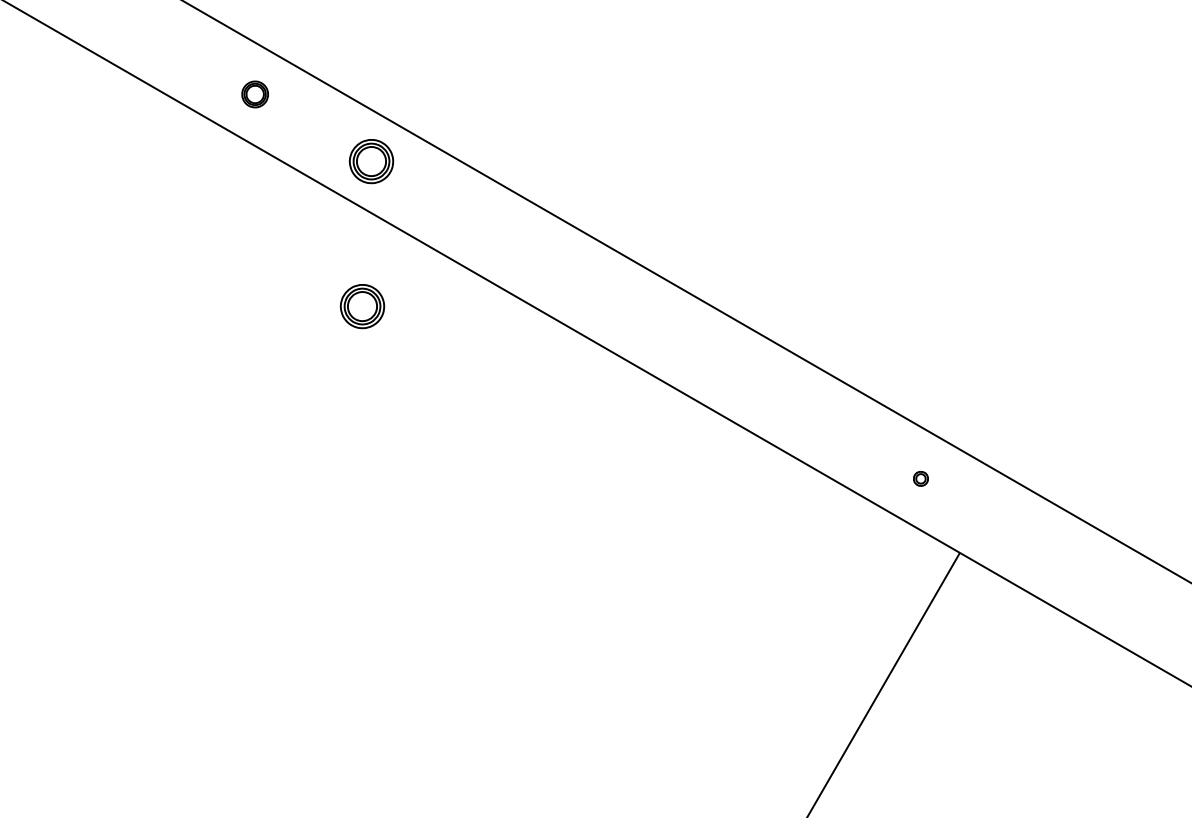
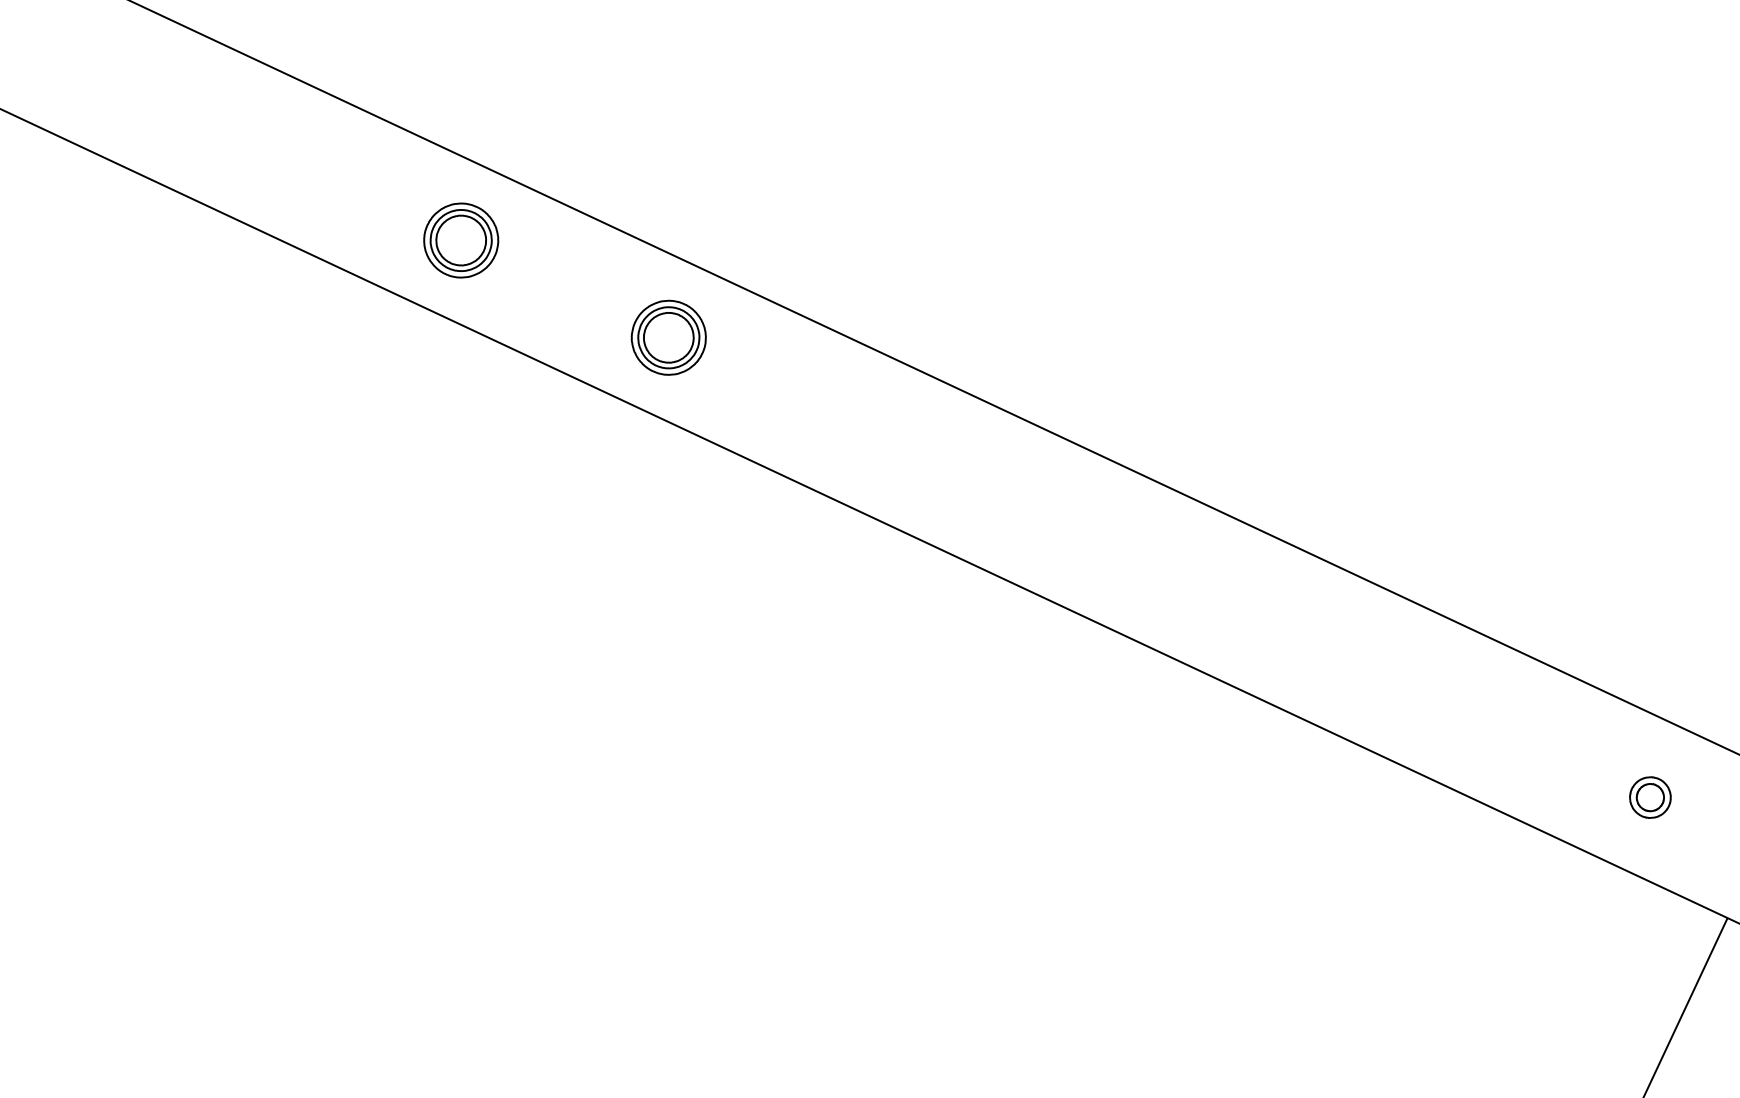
part: (254, 94) -> (459, 240), size x1.67
part: (362, 306) -> (674, 585), removed
part: (920, 478) -> (1649, 797), size x1.67

